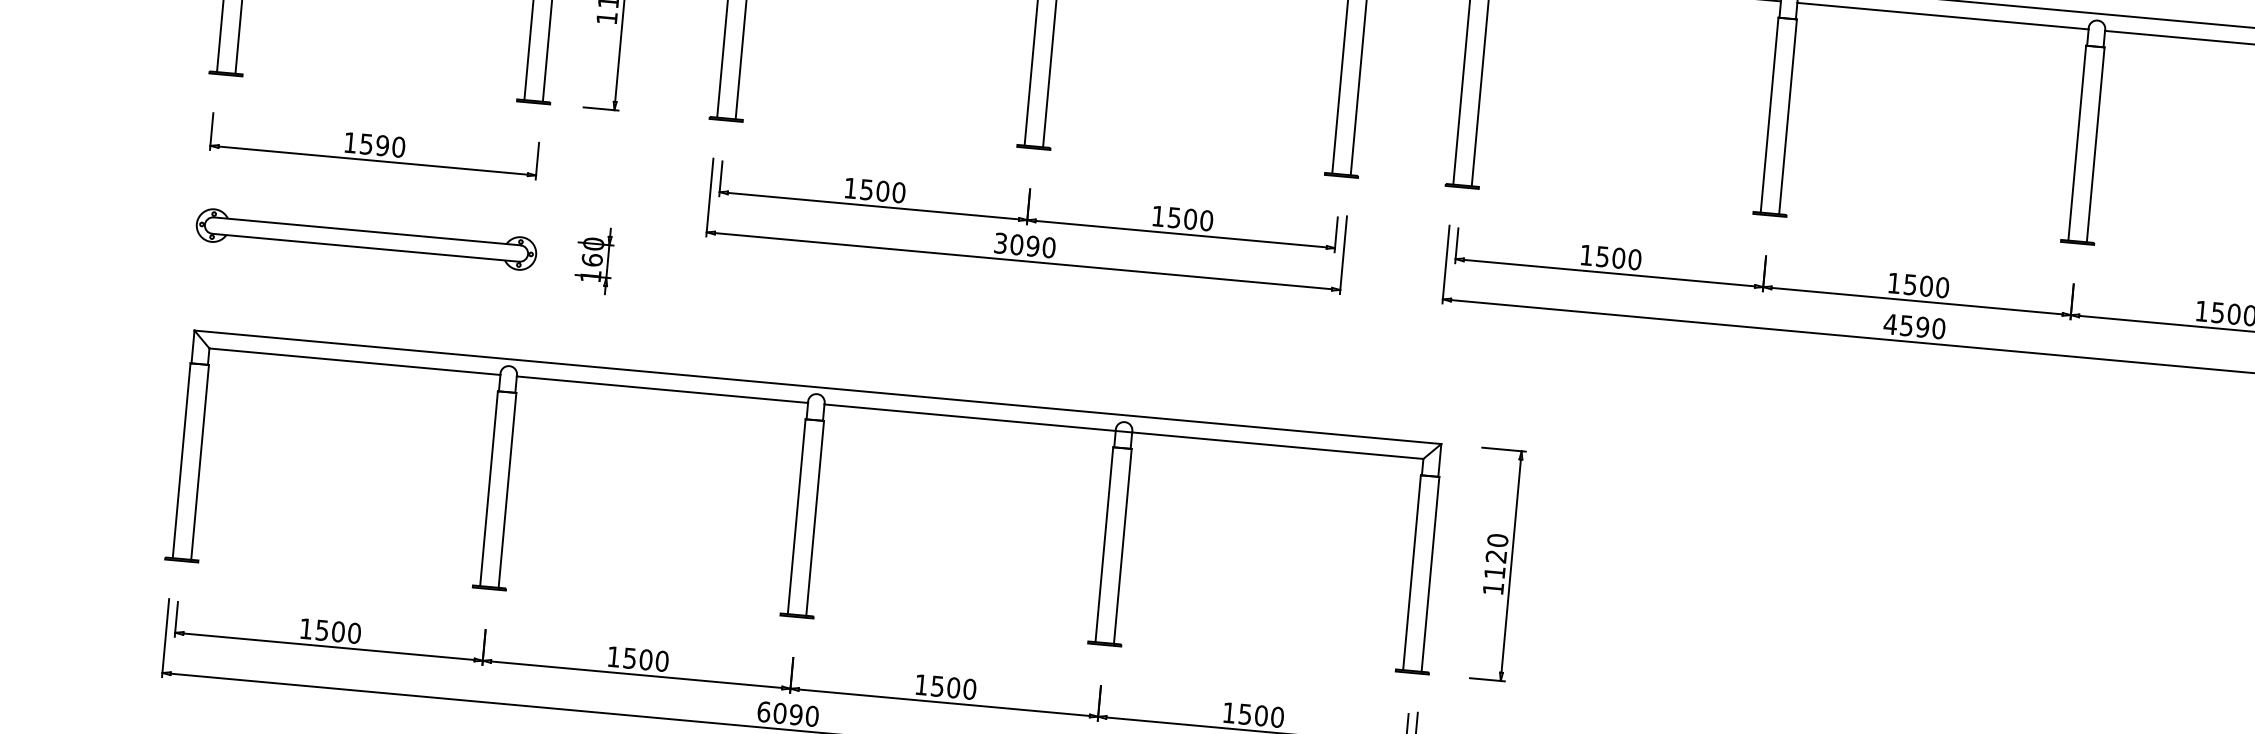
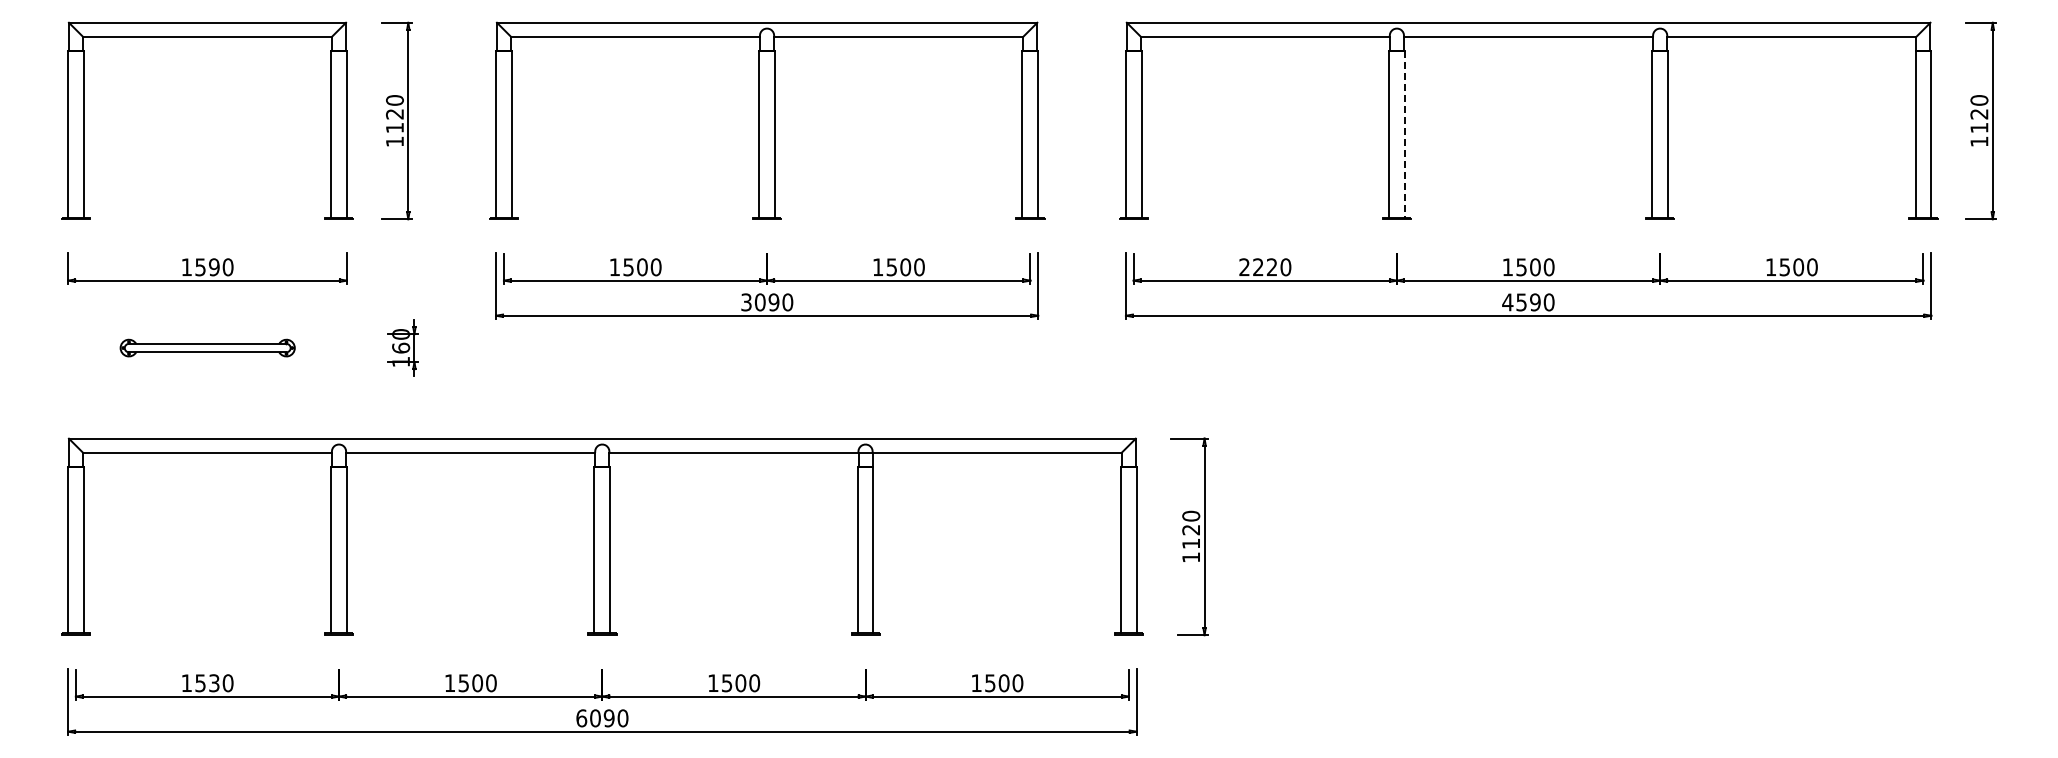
line: (1787, 117) -> (1404, 134), solid -> dashed
part: (366, 238) -> (207, 347), size x0.6
text: (1602, 257) -> (1258, 267), 1500 -> 2220
text: (338, 632) -> (214, 683), 1500 -> 1530

